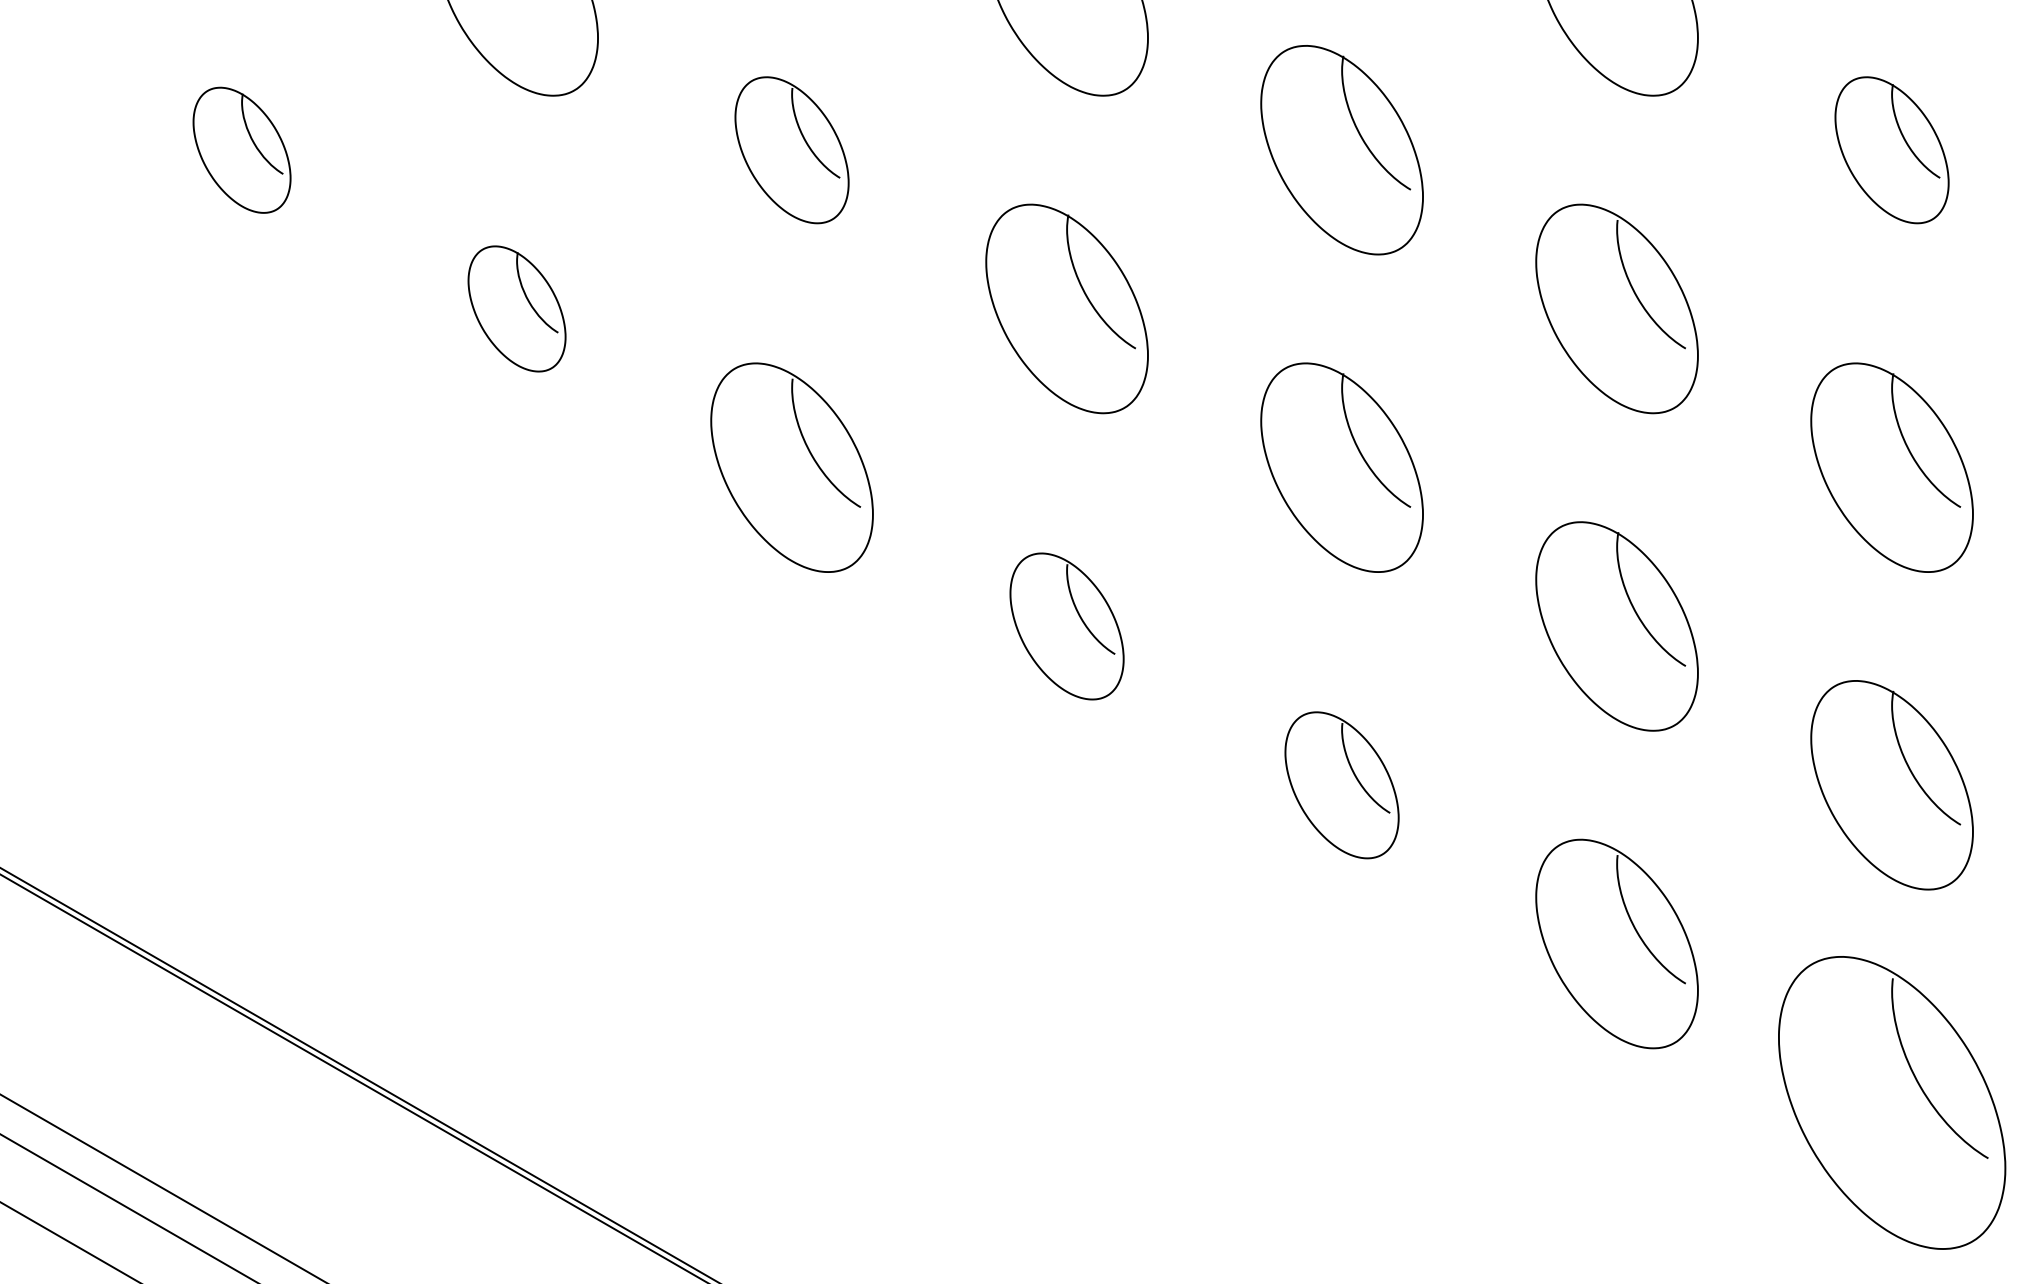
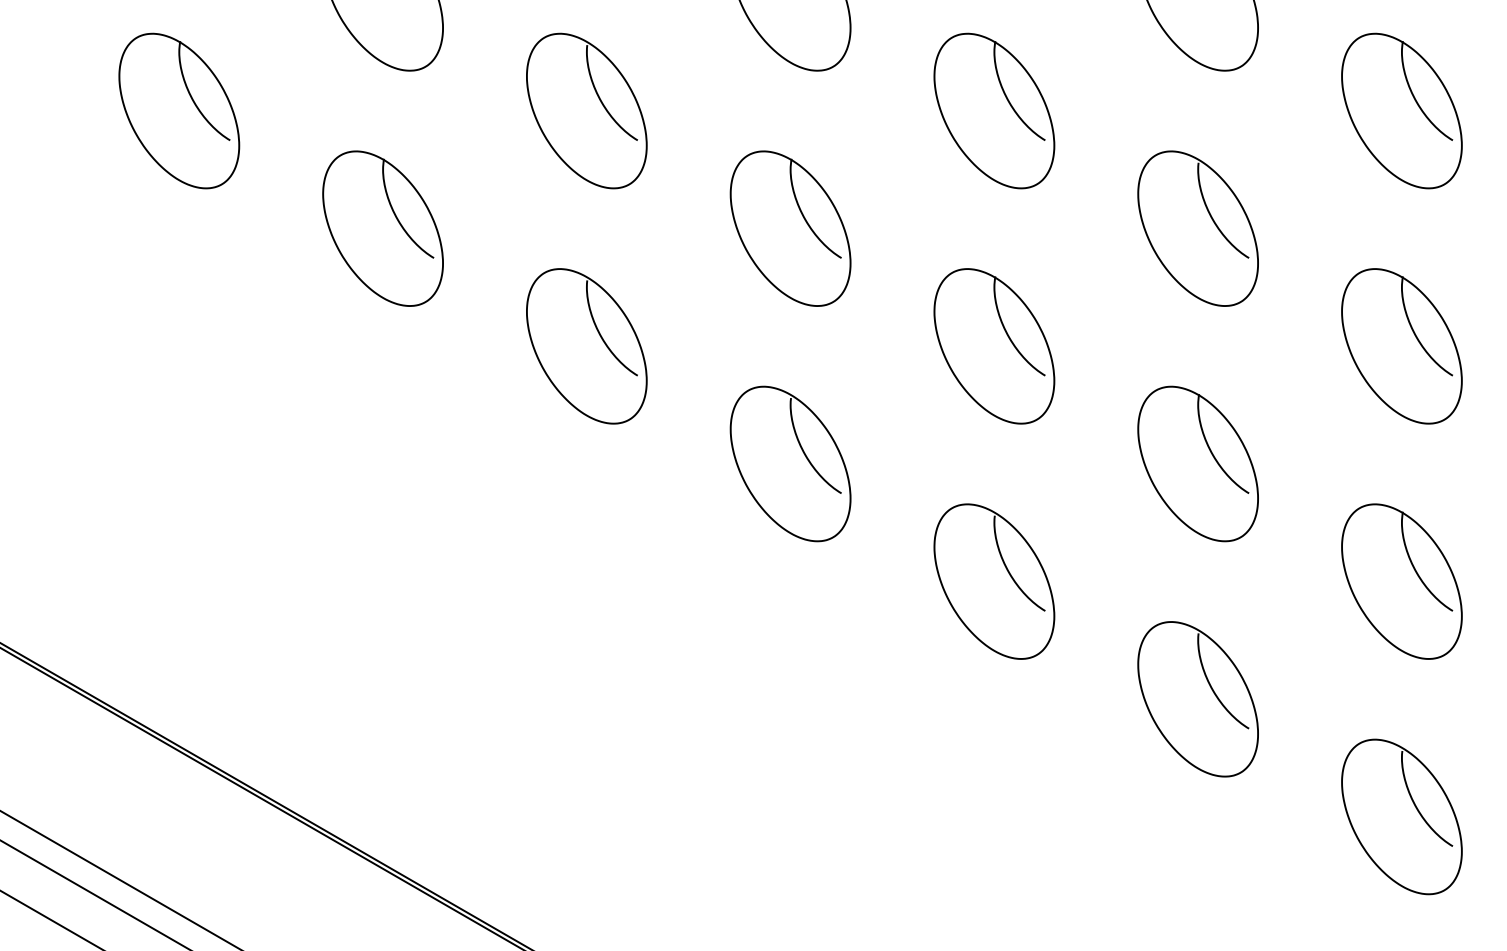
part: (241, 150) -> (178, 111), size x1.67
part: (791, 150) -> (586, 111), size x1.43
part: (1891, 150) -> (1401, 111), size x1.43
part: (516, 308) -> (382, 228), size x1.67
part: (1066, 626) -> (790, 464), size x1.43
part: (1341, 785) -> (993, 581), size x1.43
part: (1891, 1102) -> (1401, 816), size x0.71

